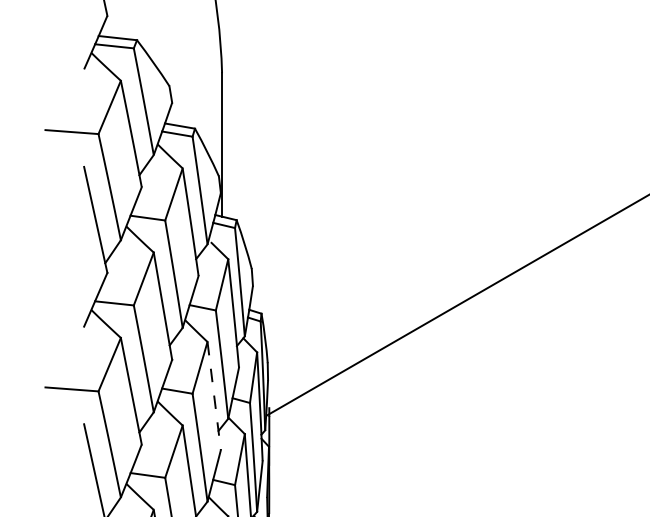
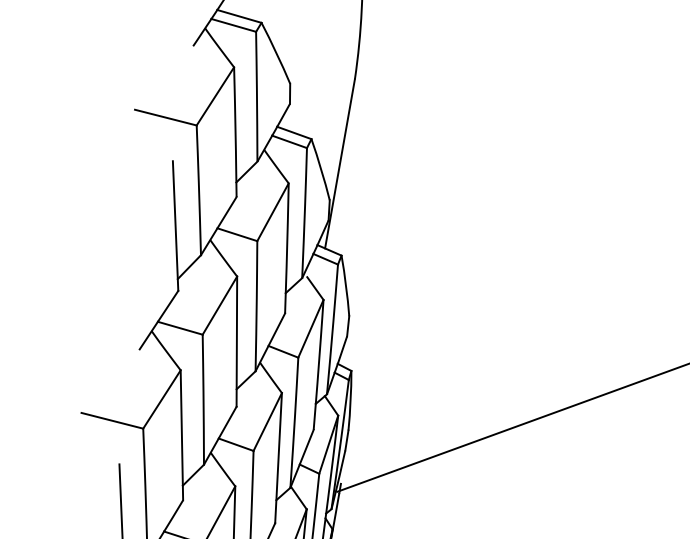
line: (214, 396) -> (278, 458), dashed -> solid

